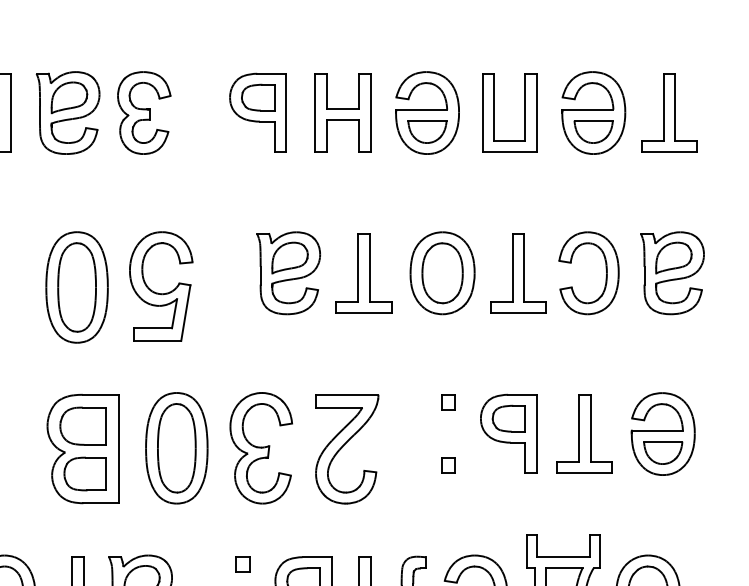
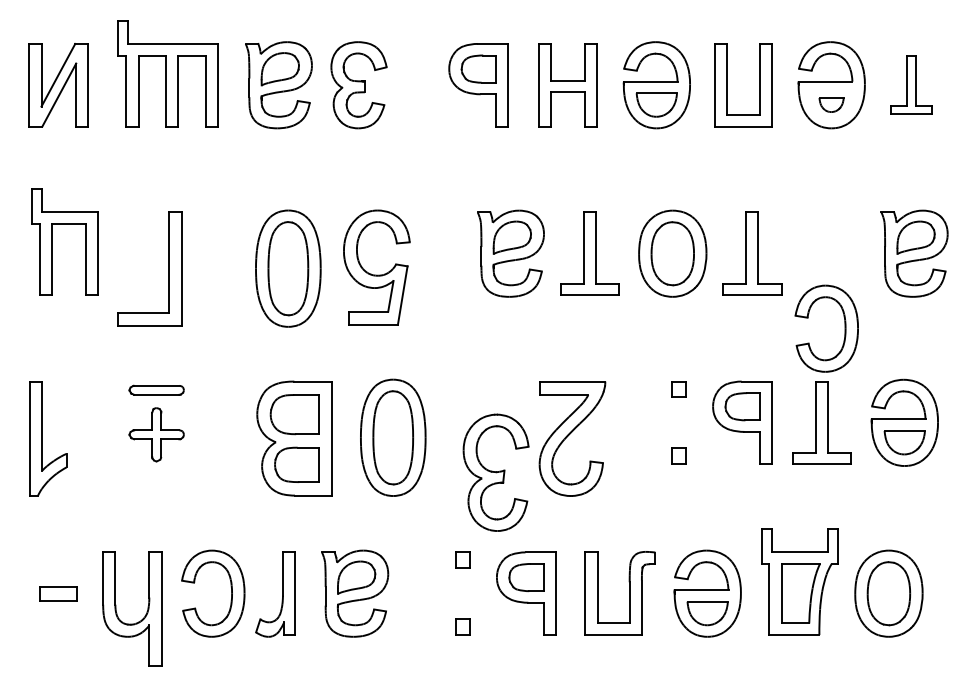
part: (668, 113) -> (910, 85), size x0.7
part: (593, 131) -> (831, 104), size x0.6
part: (605, 273) -> (844, 328), moved
part: (260, 447) -> (495, 472), moved

